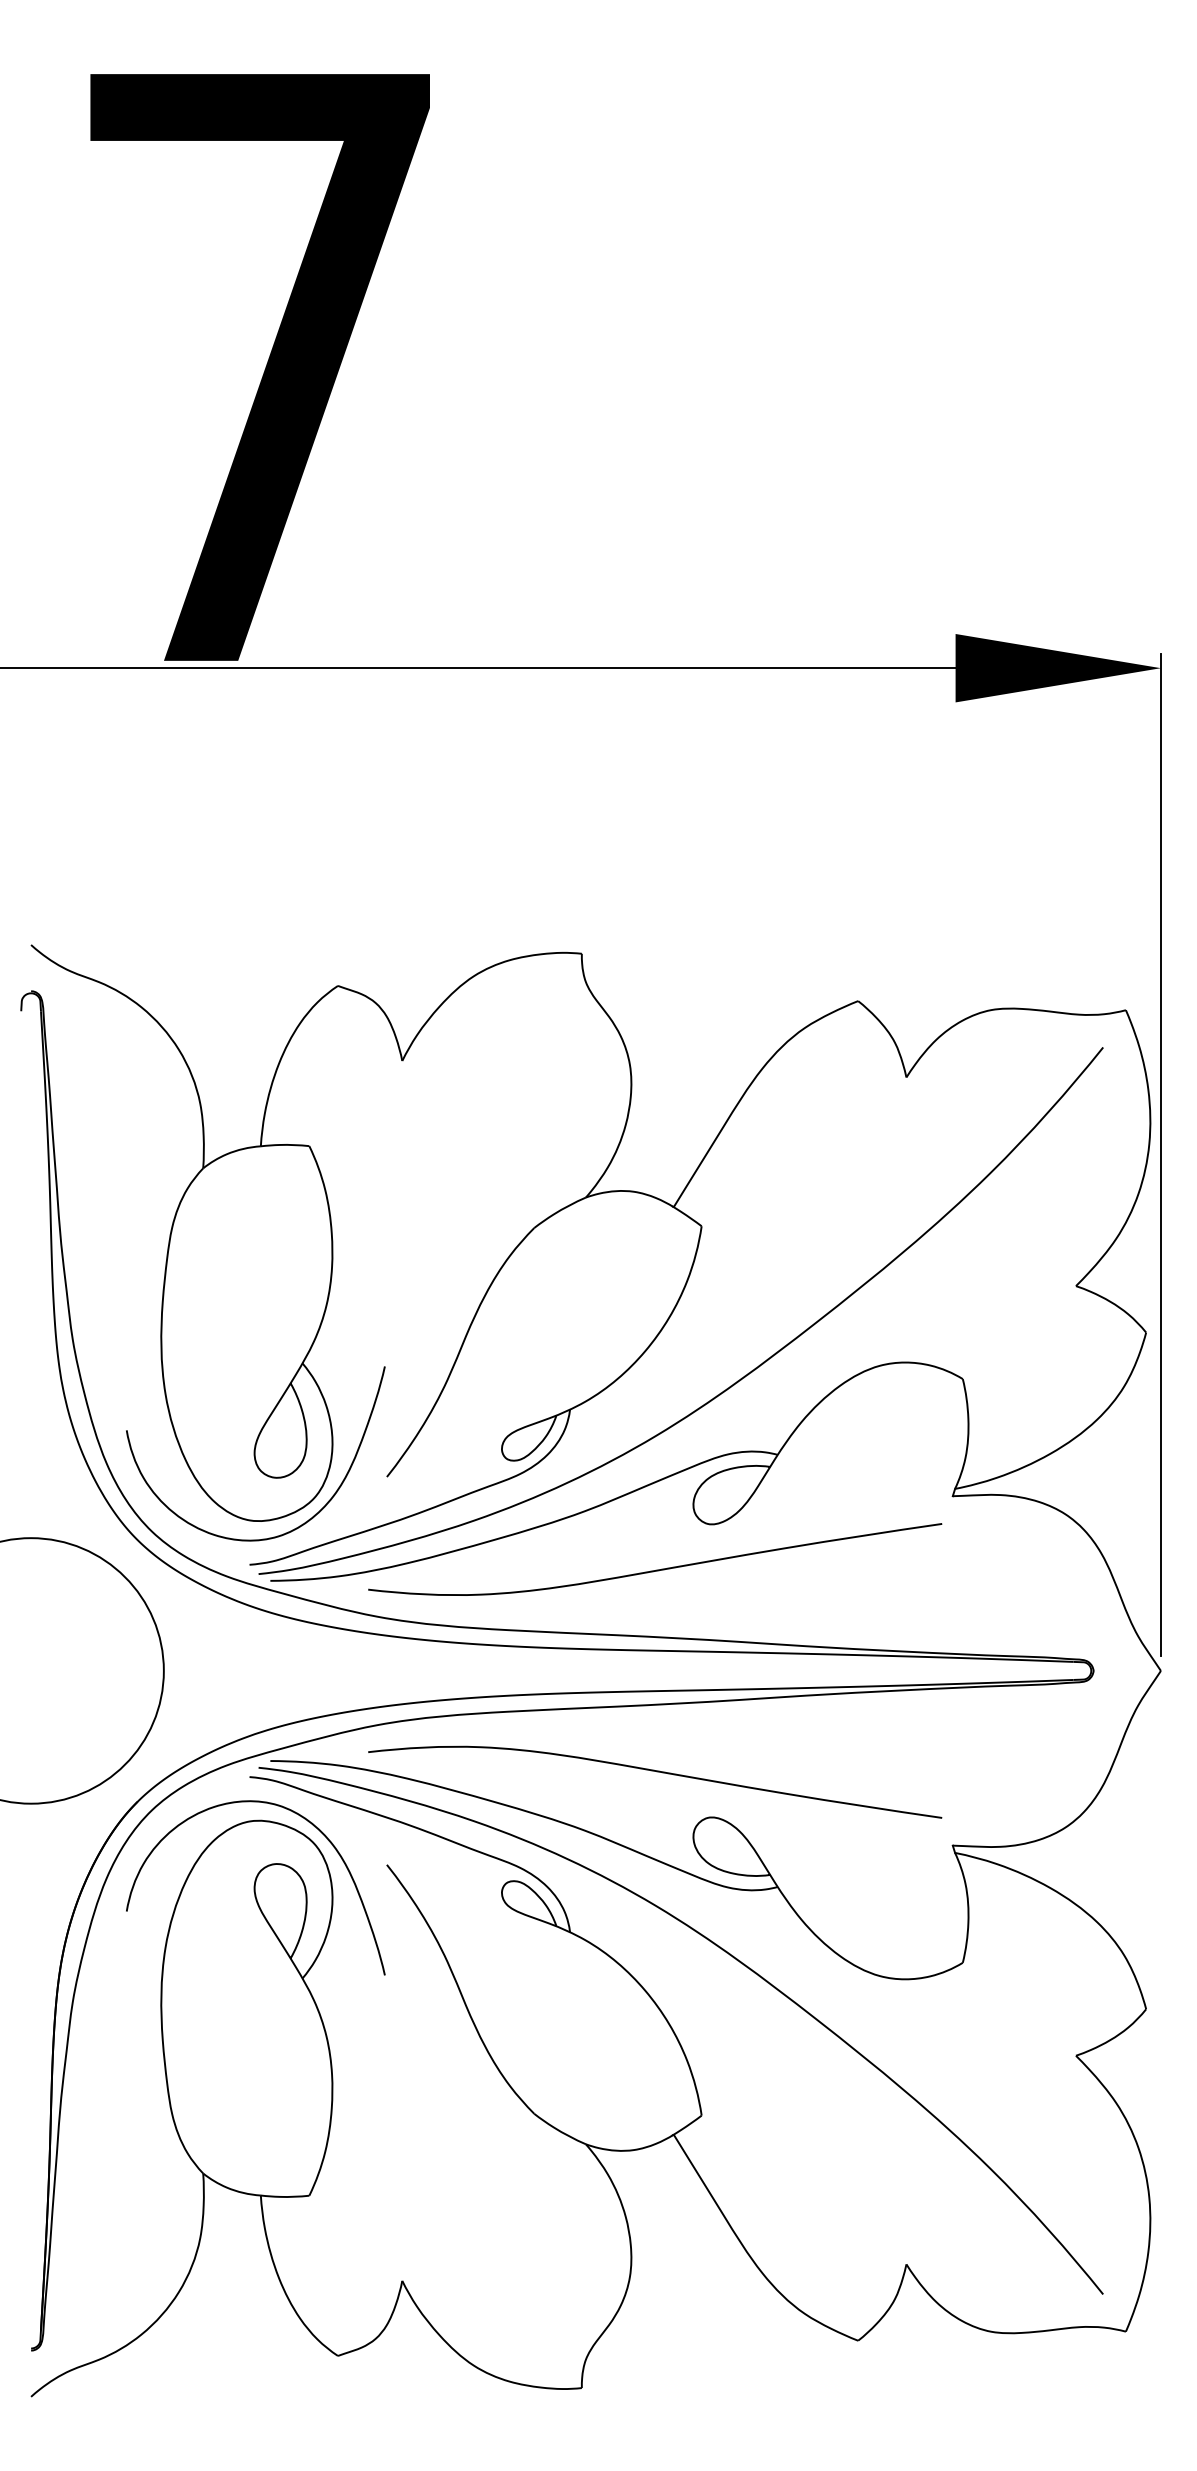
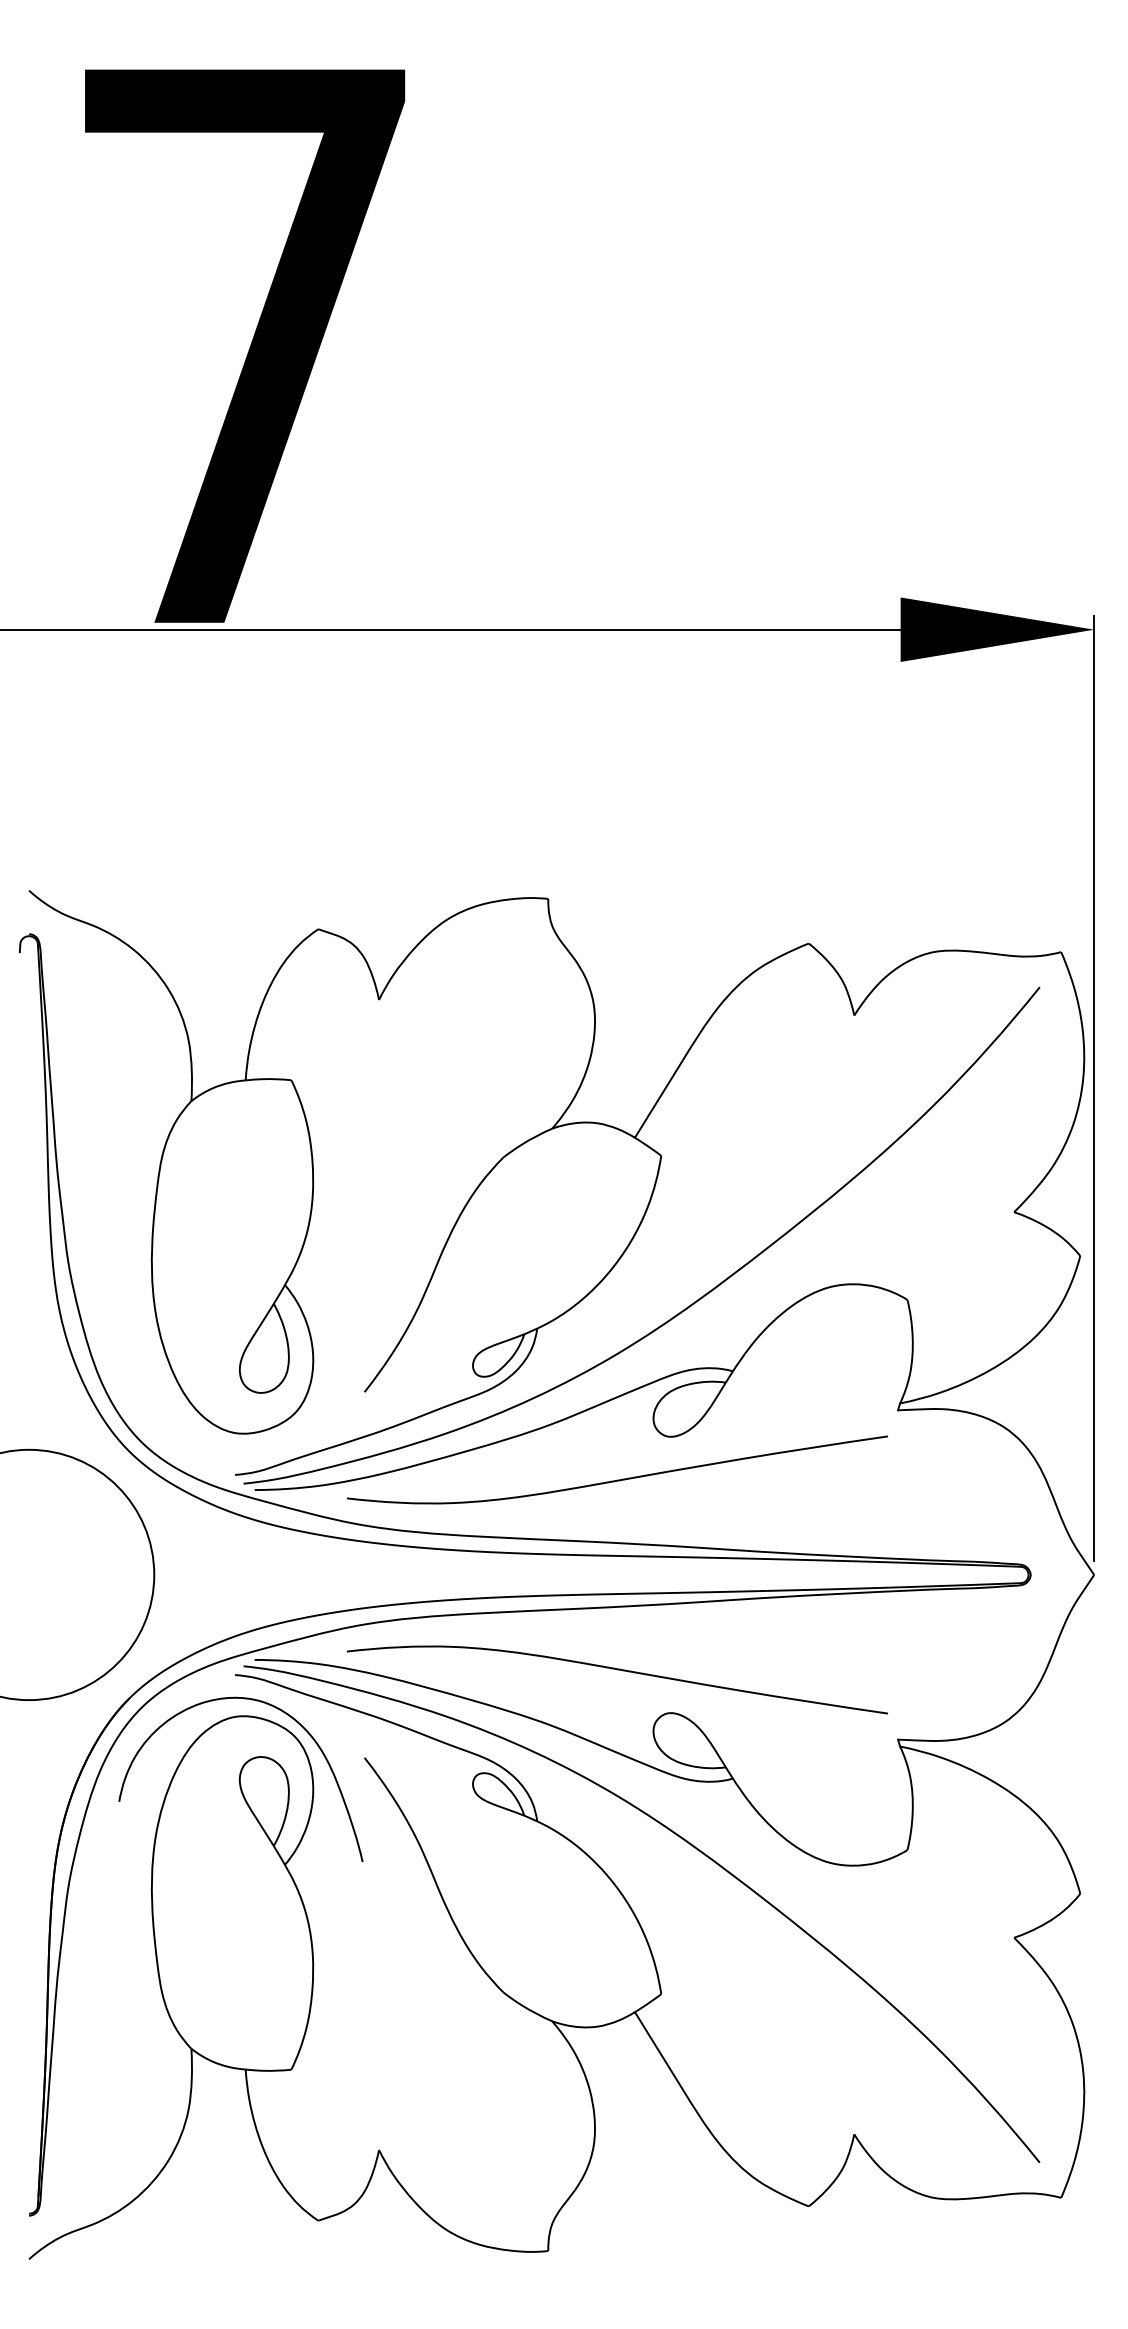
curve: (302, 1523) -> (284, 1435), removed

